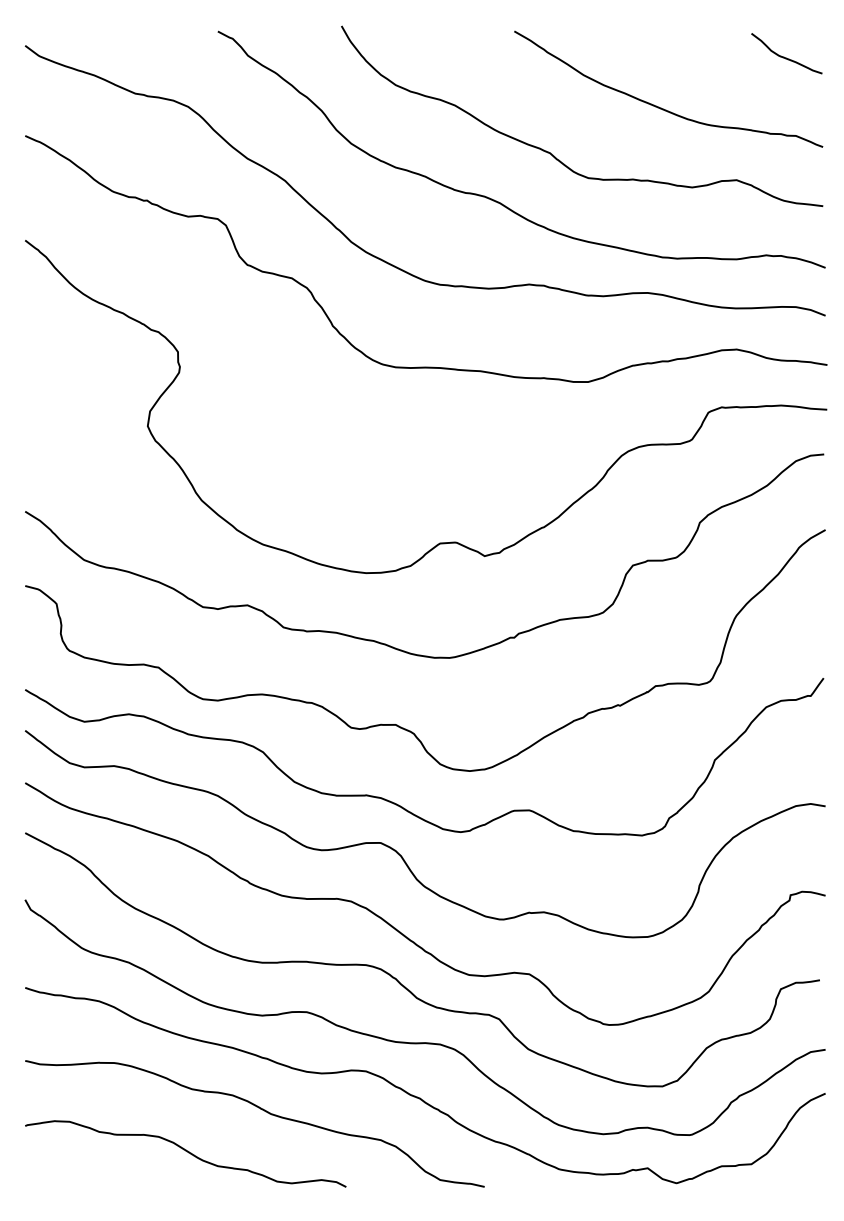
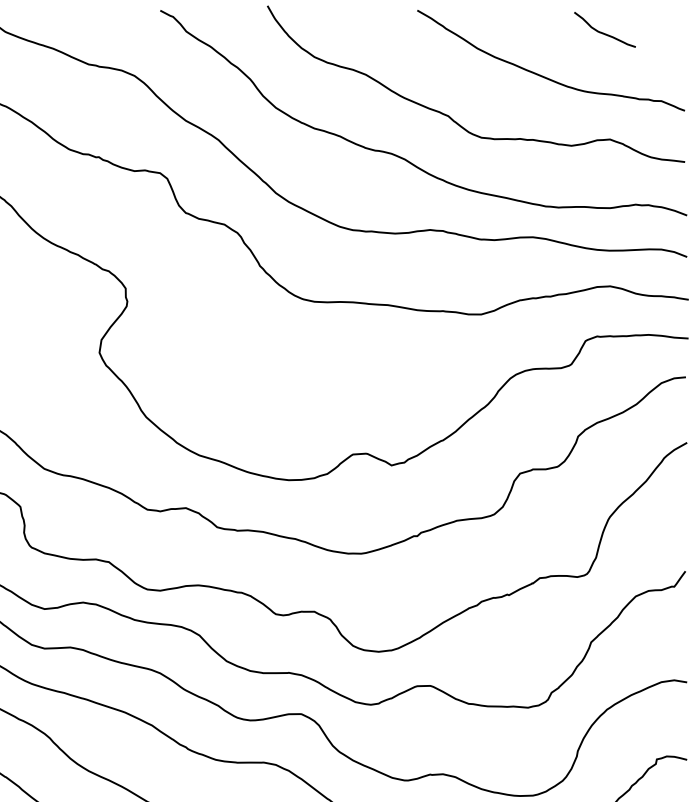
curve: (784, 56) -> (602, 32), moved

